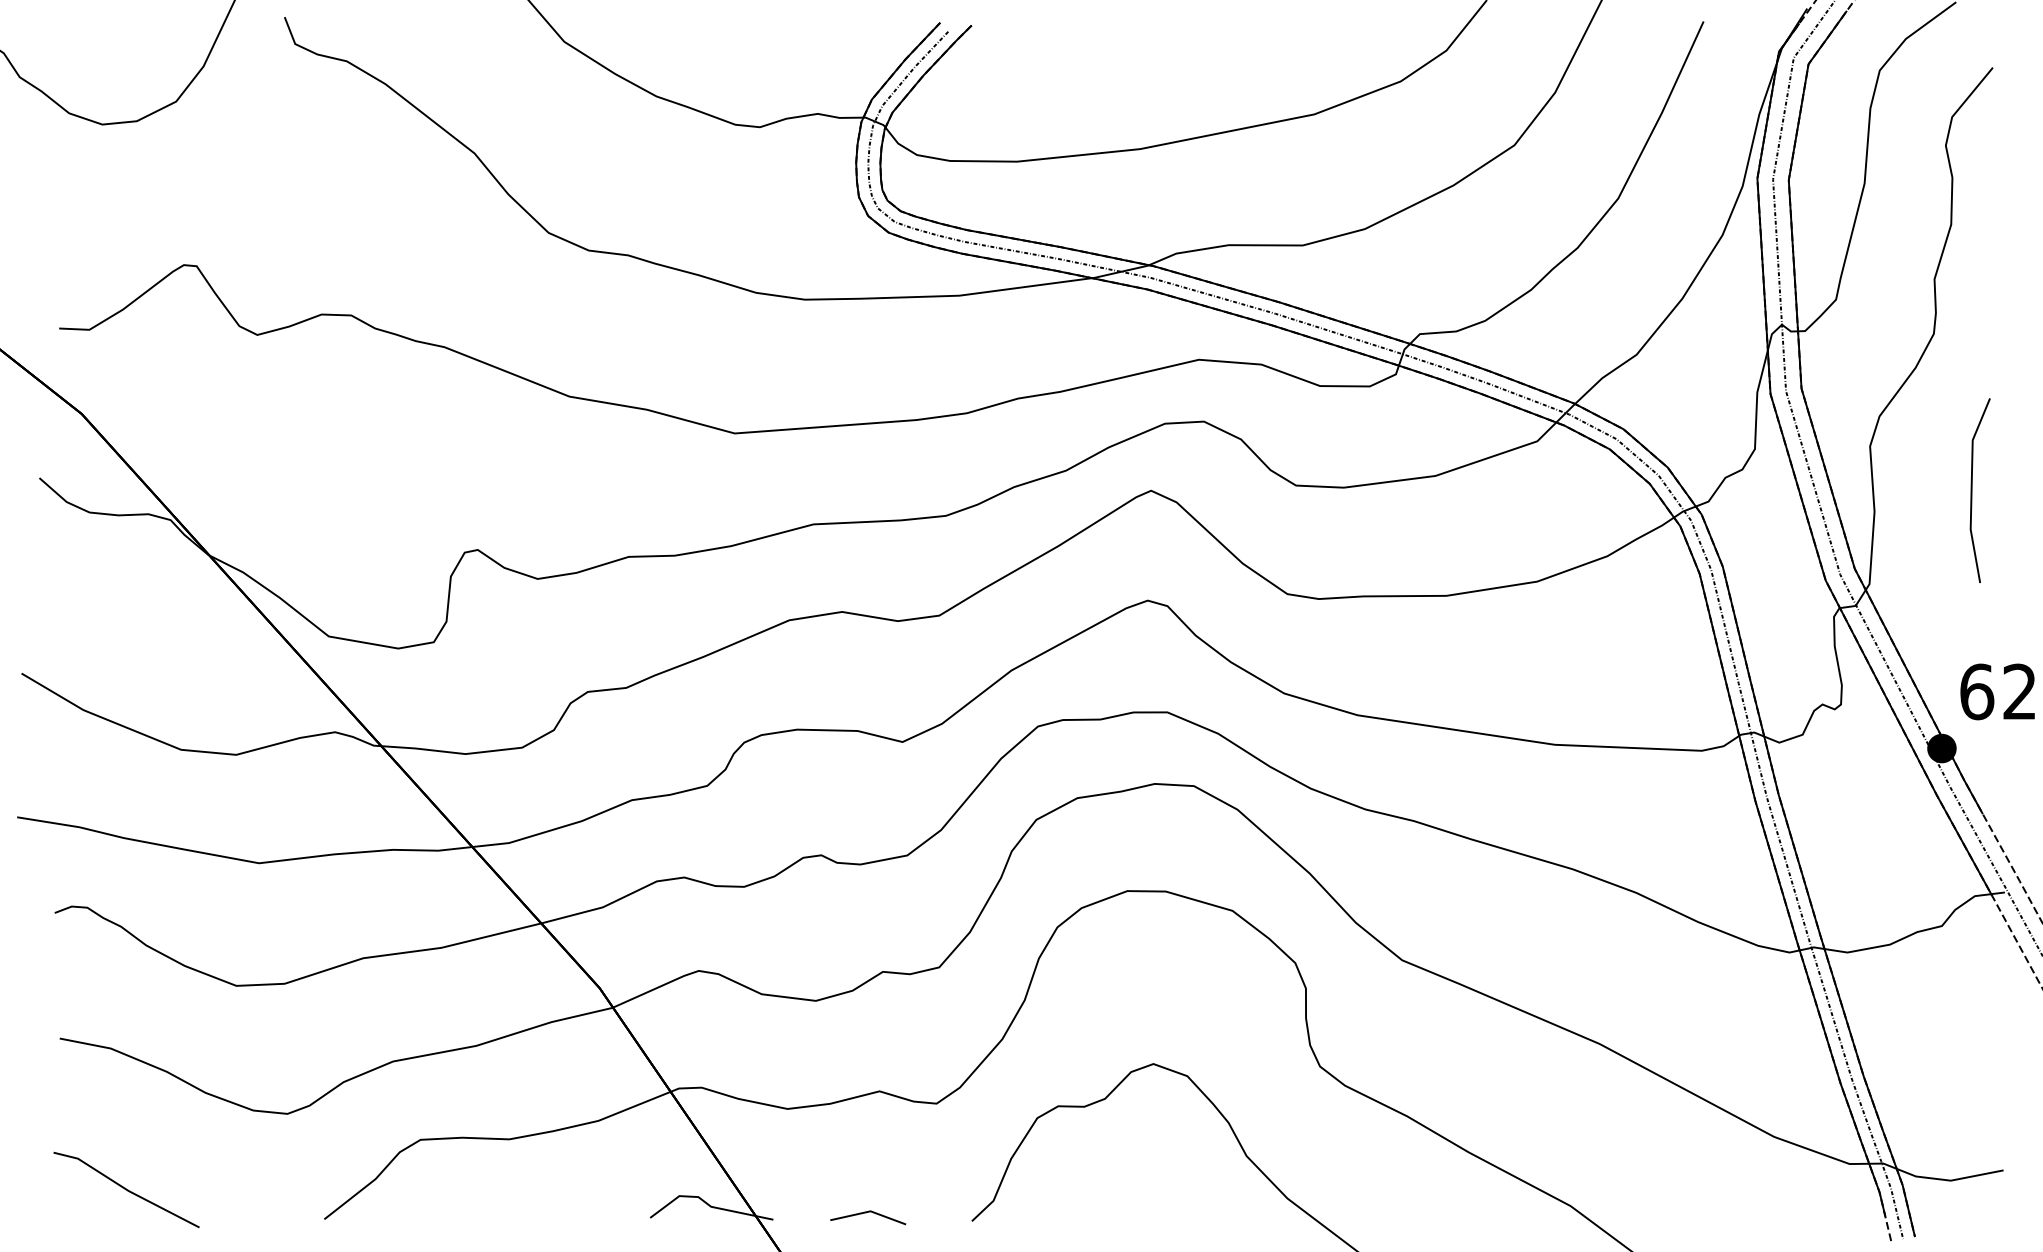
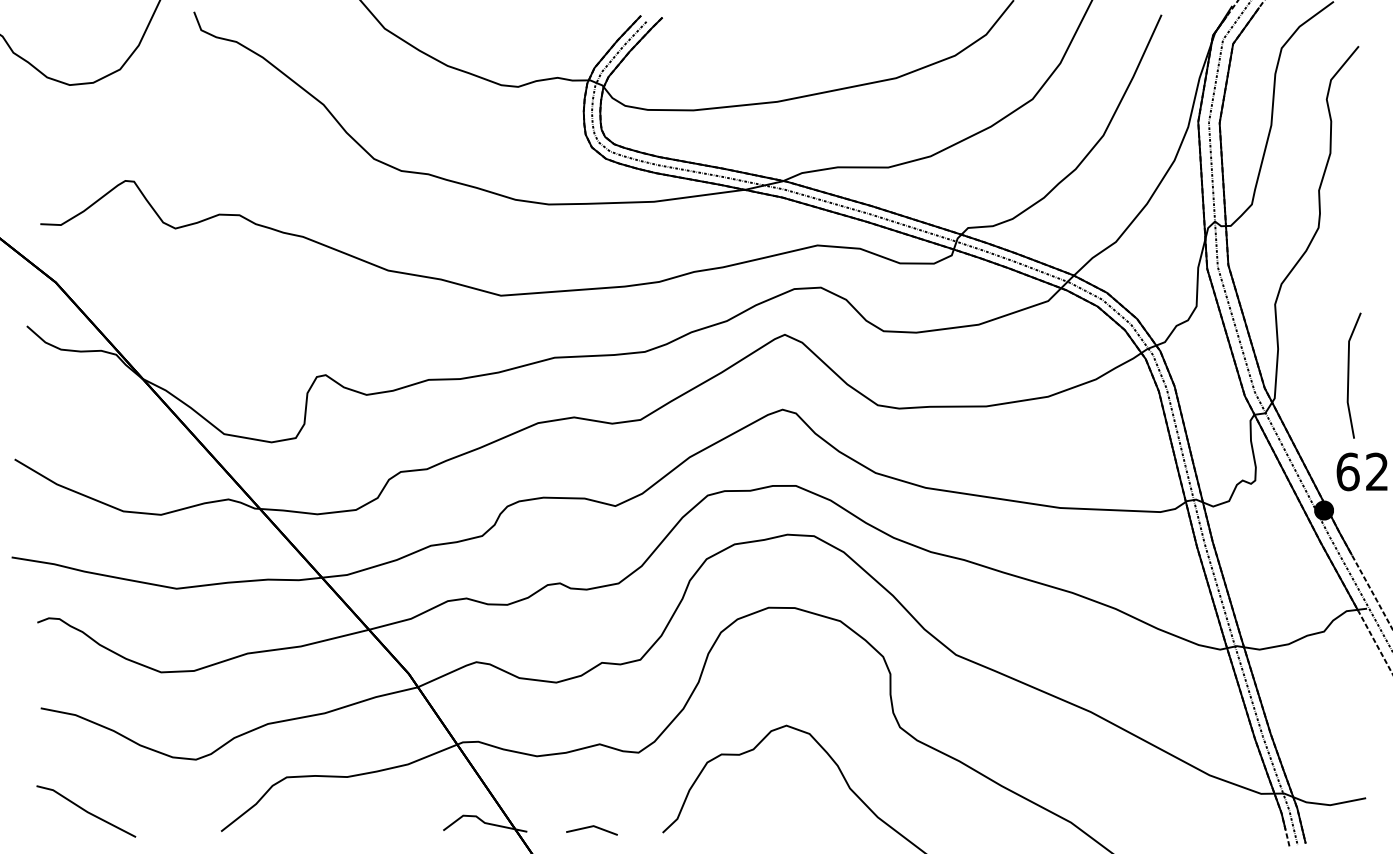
line: (1973, 490) -> (1349, 375), moved

